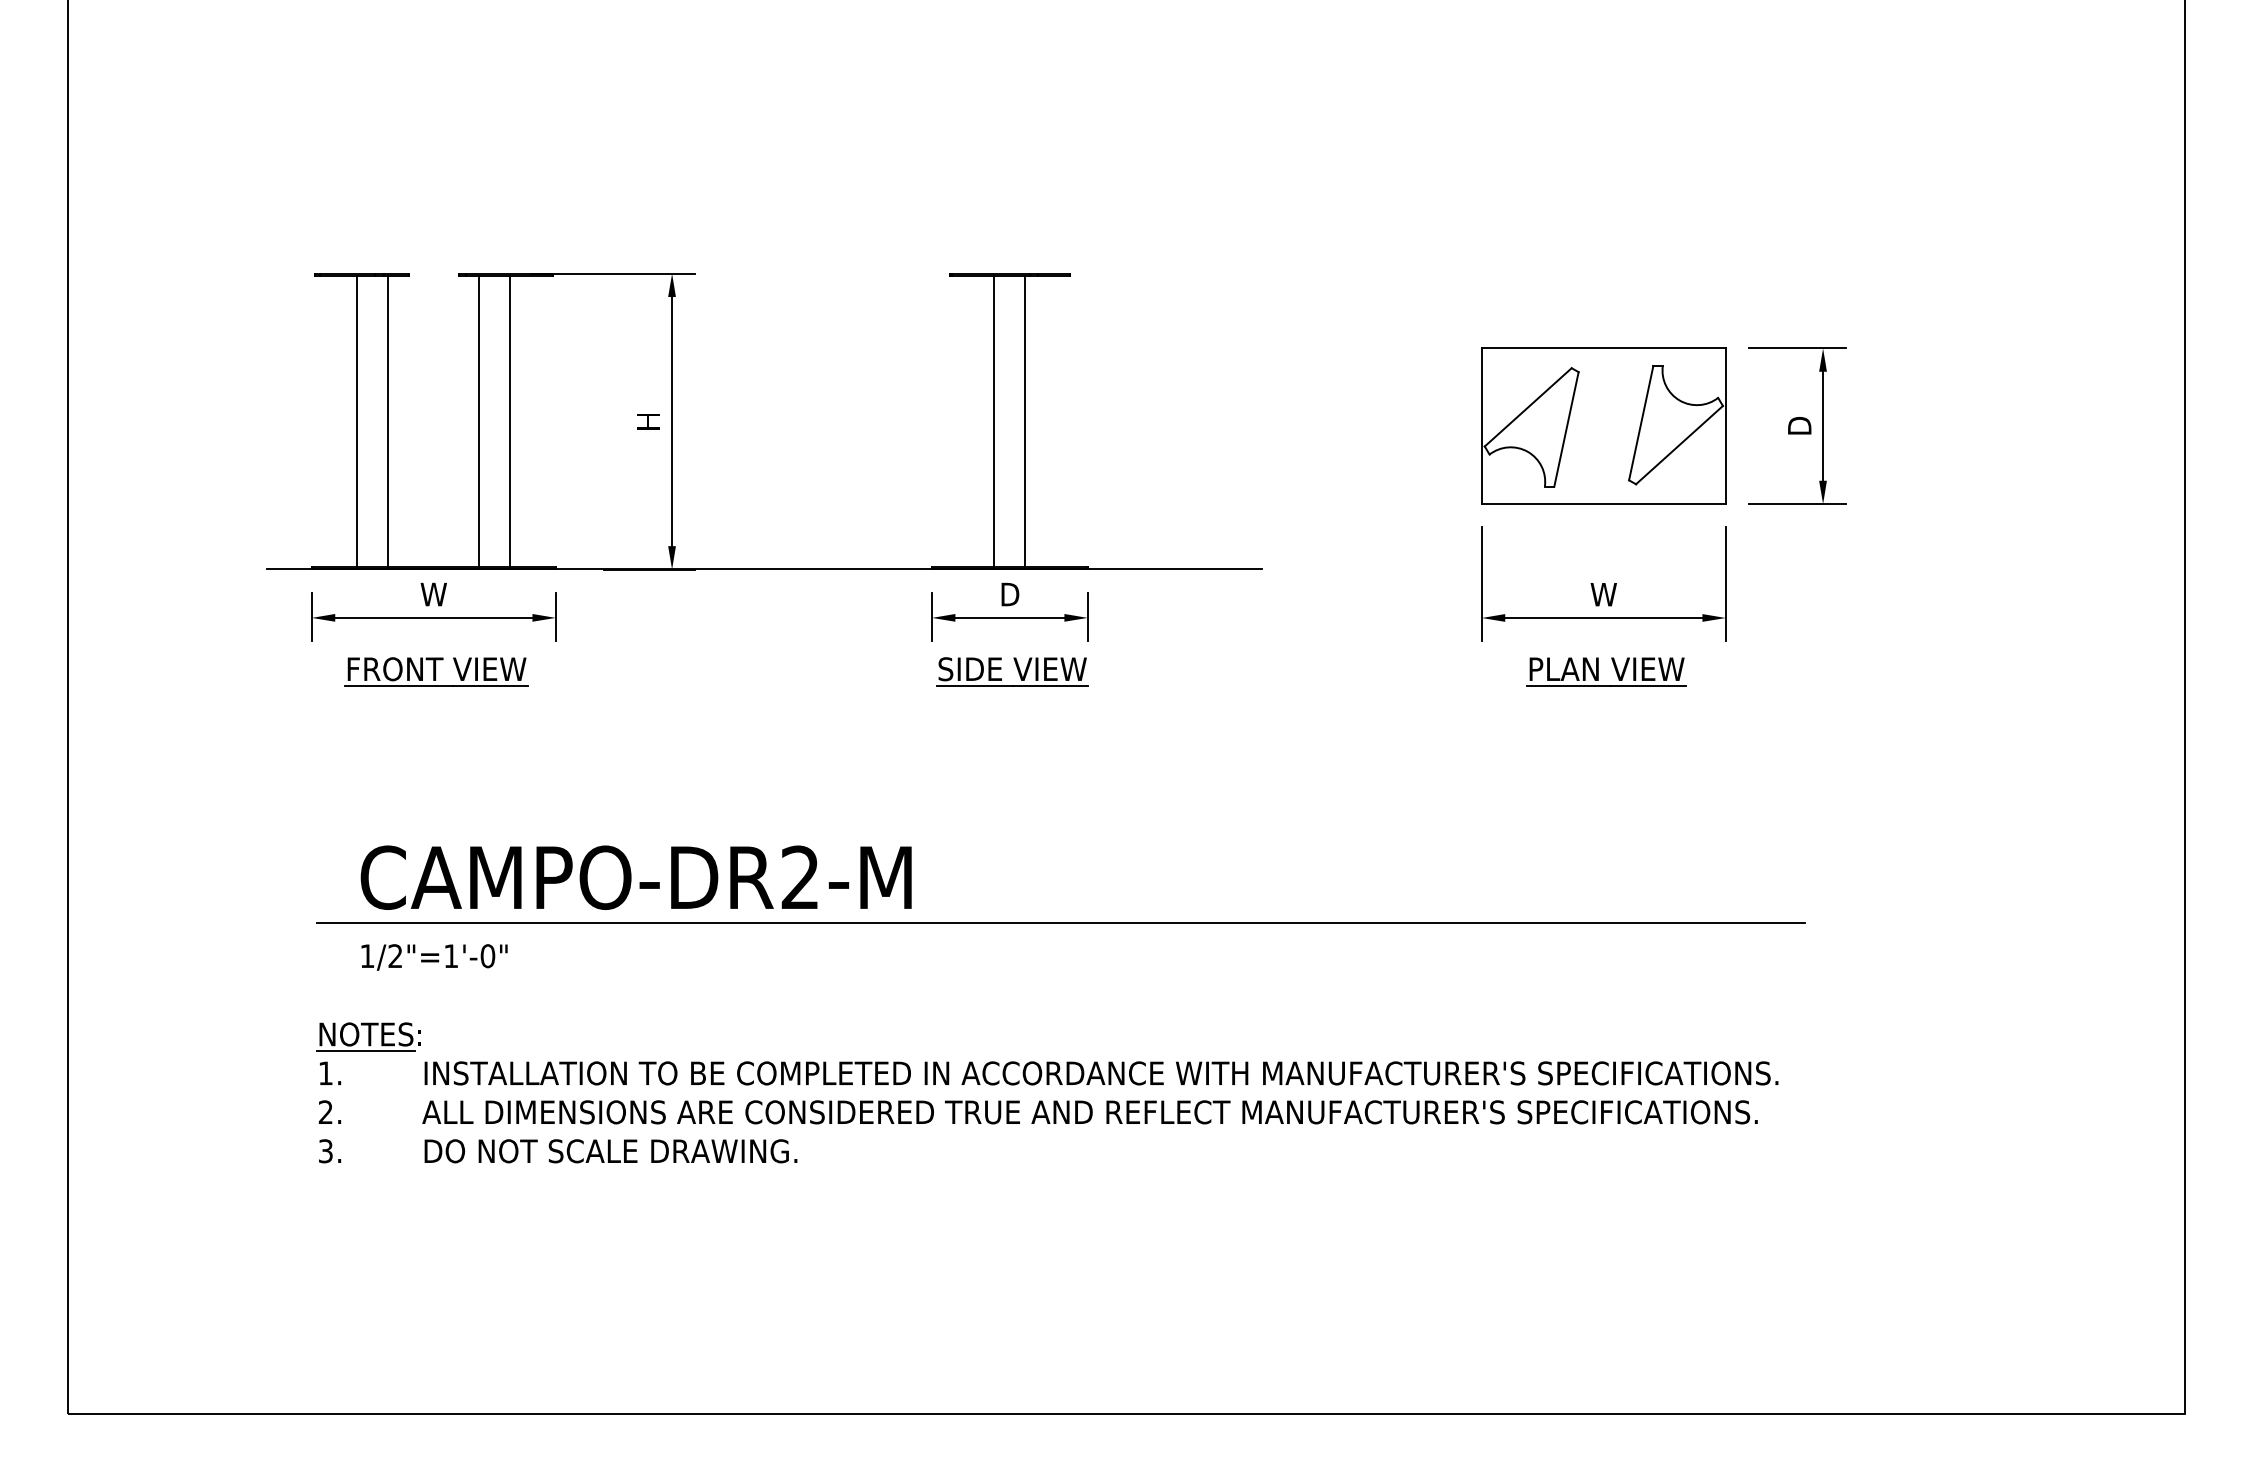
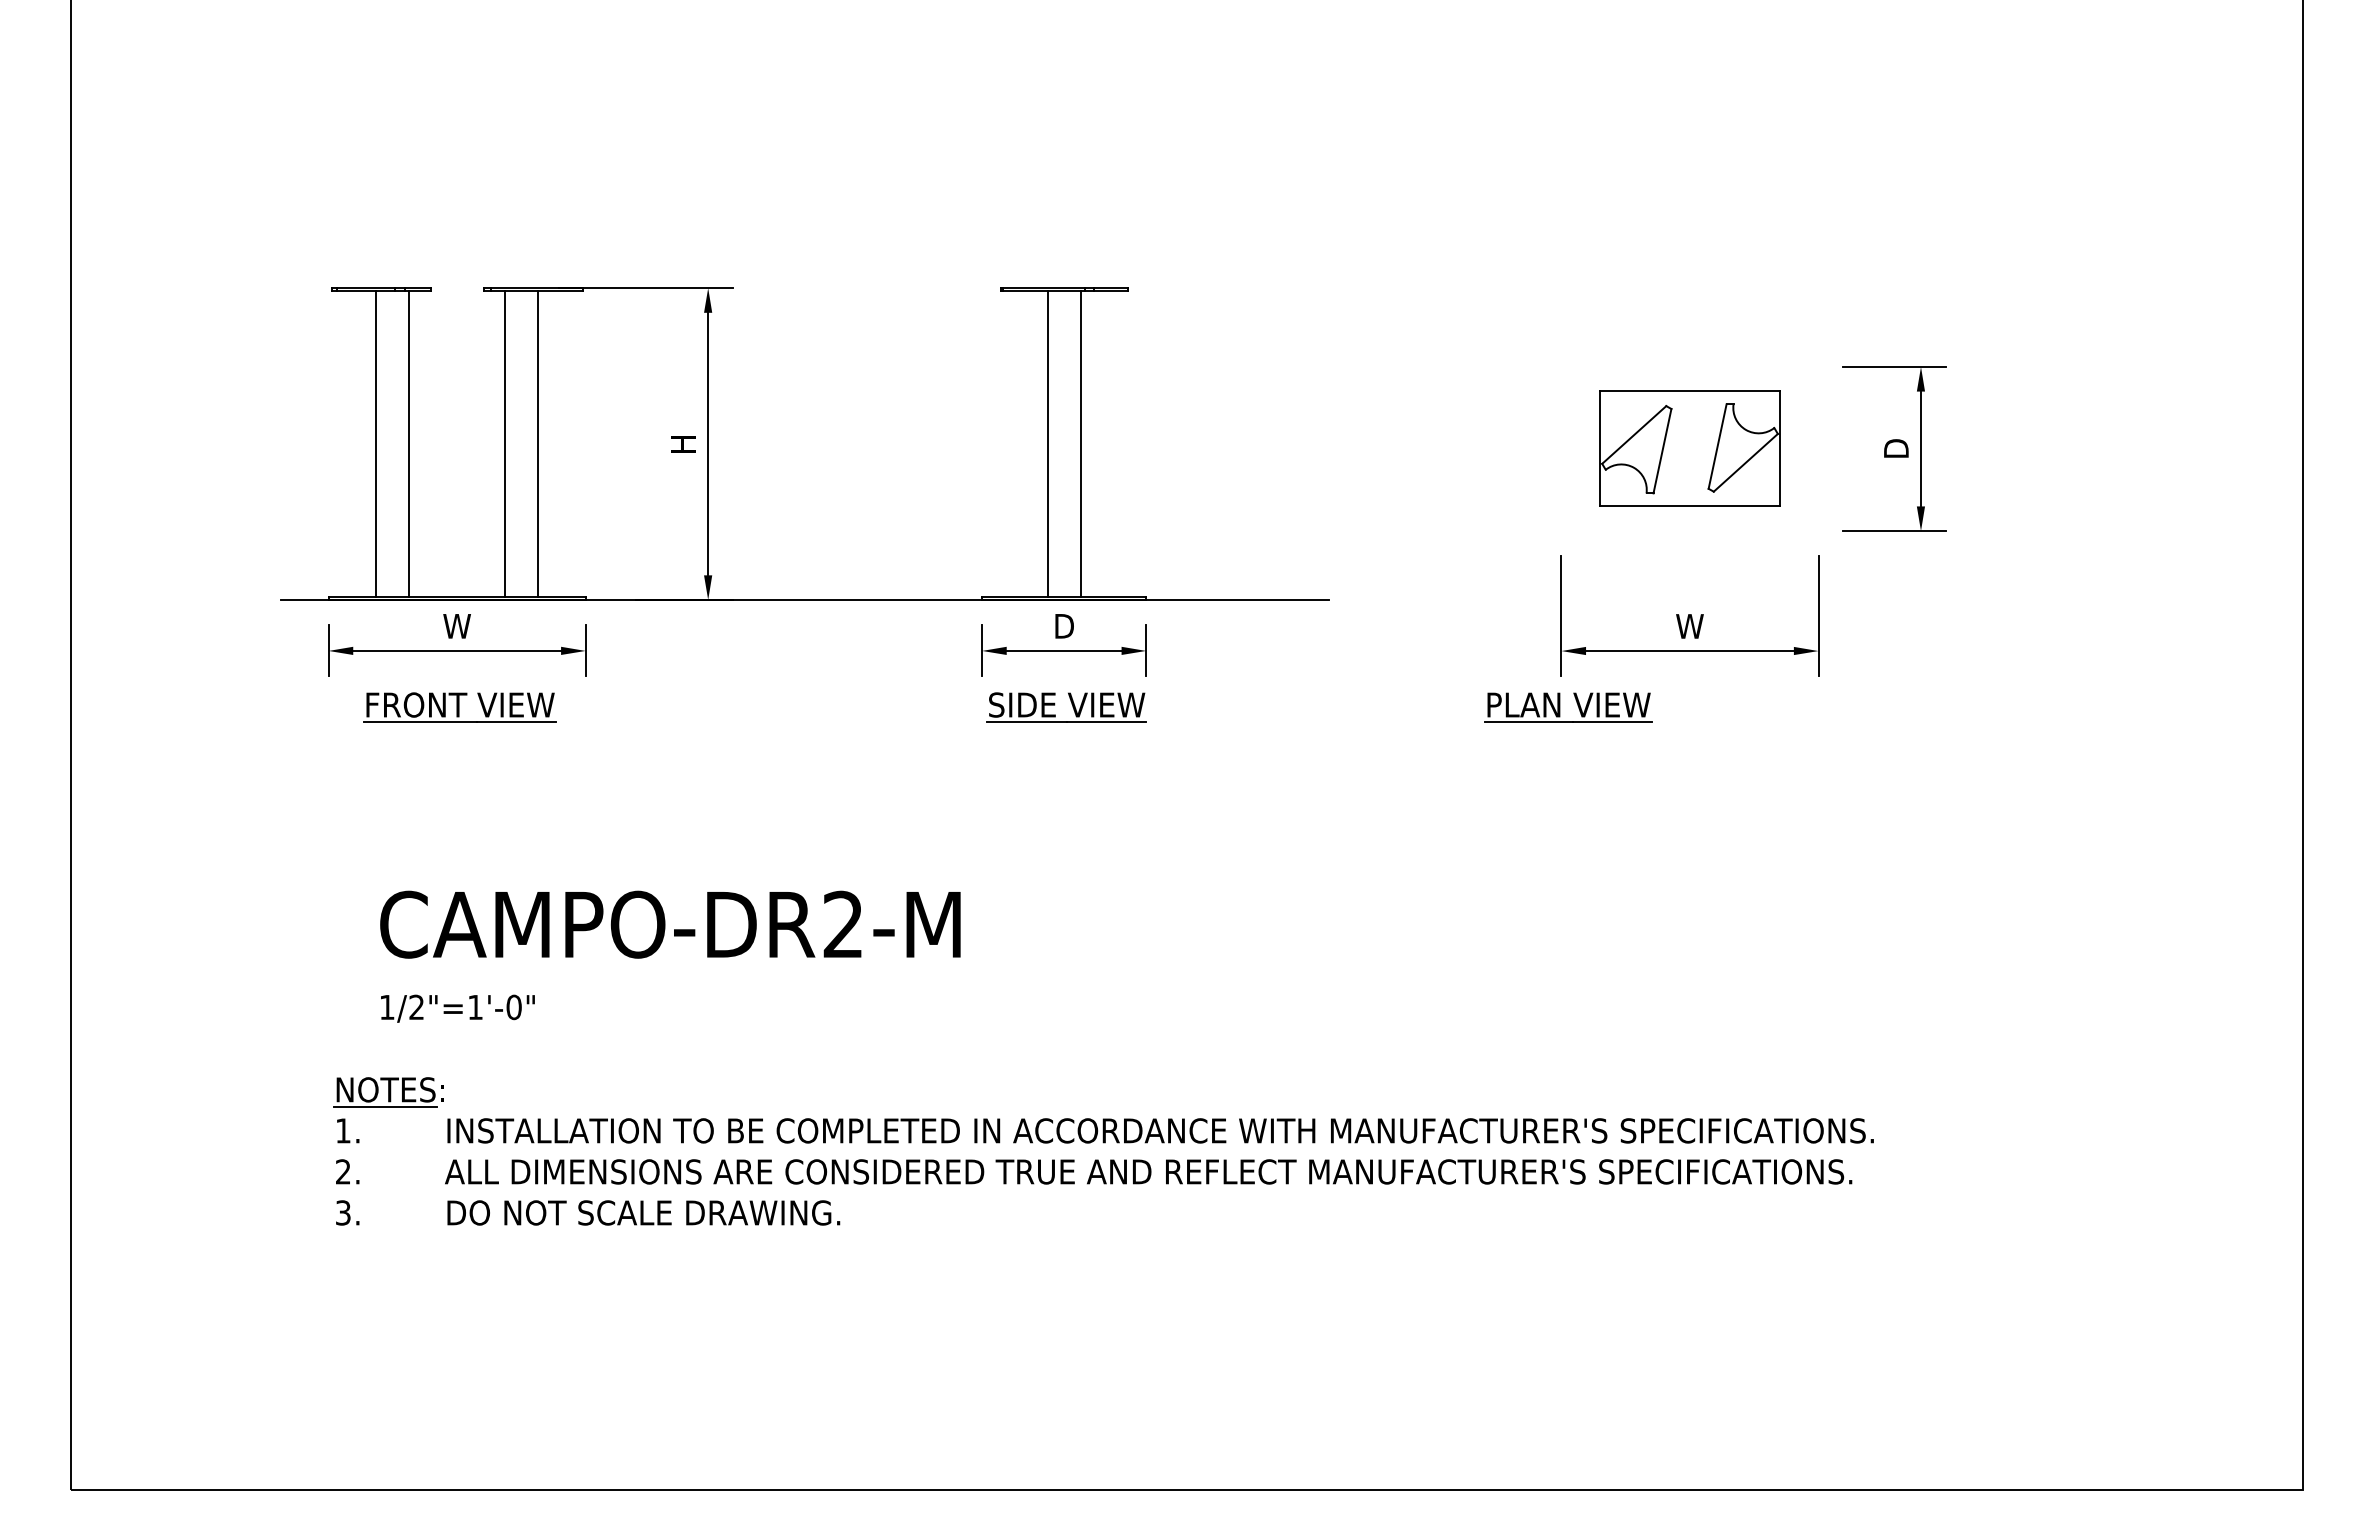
part: (1603, 425) -> (1689, 448), size x0.7
part: (1598, 671) -> (1560, 707), moved
line: (1060, 923) -> (1117, 972), removed

